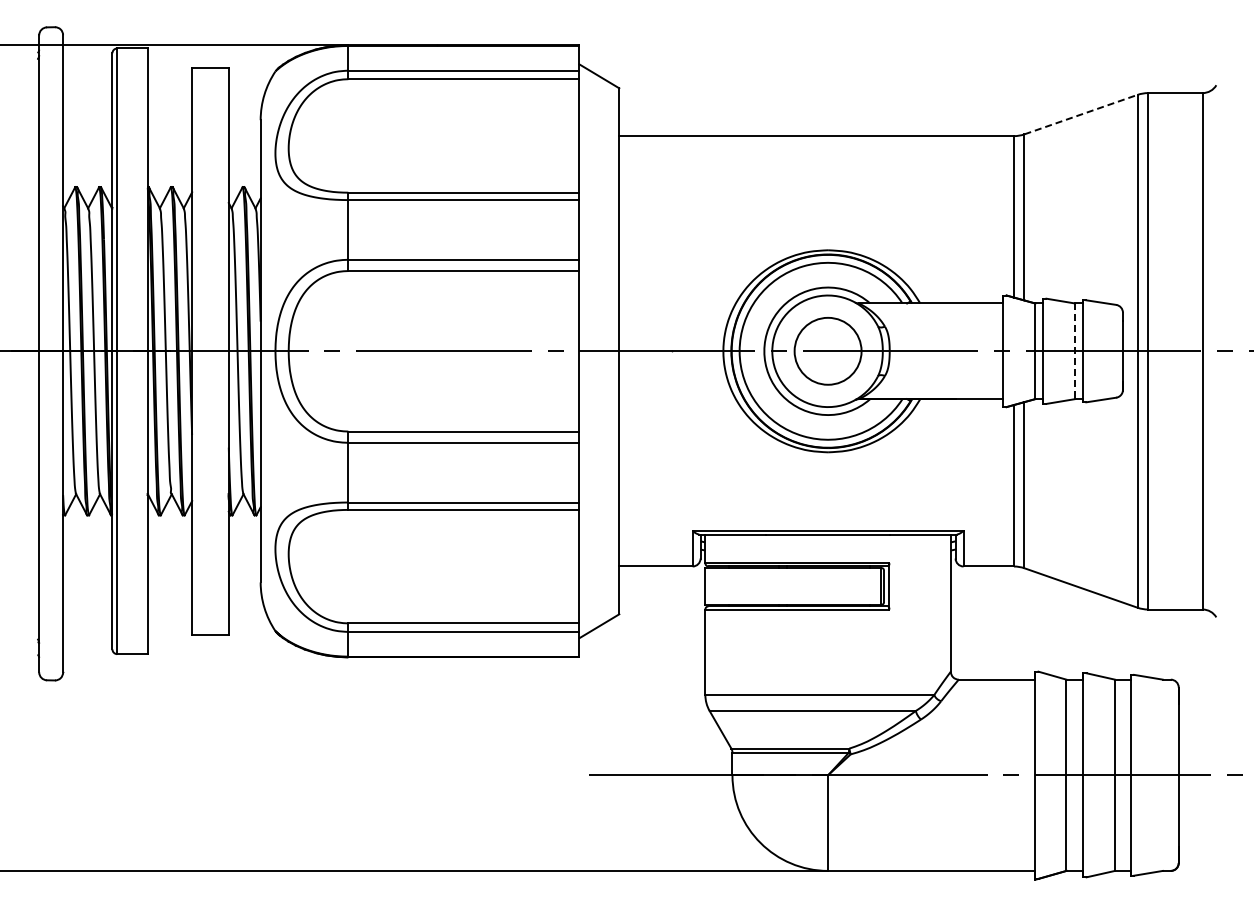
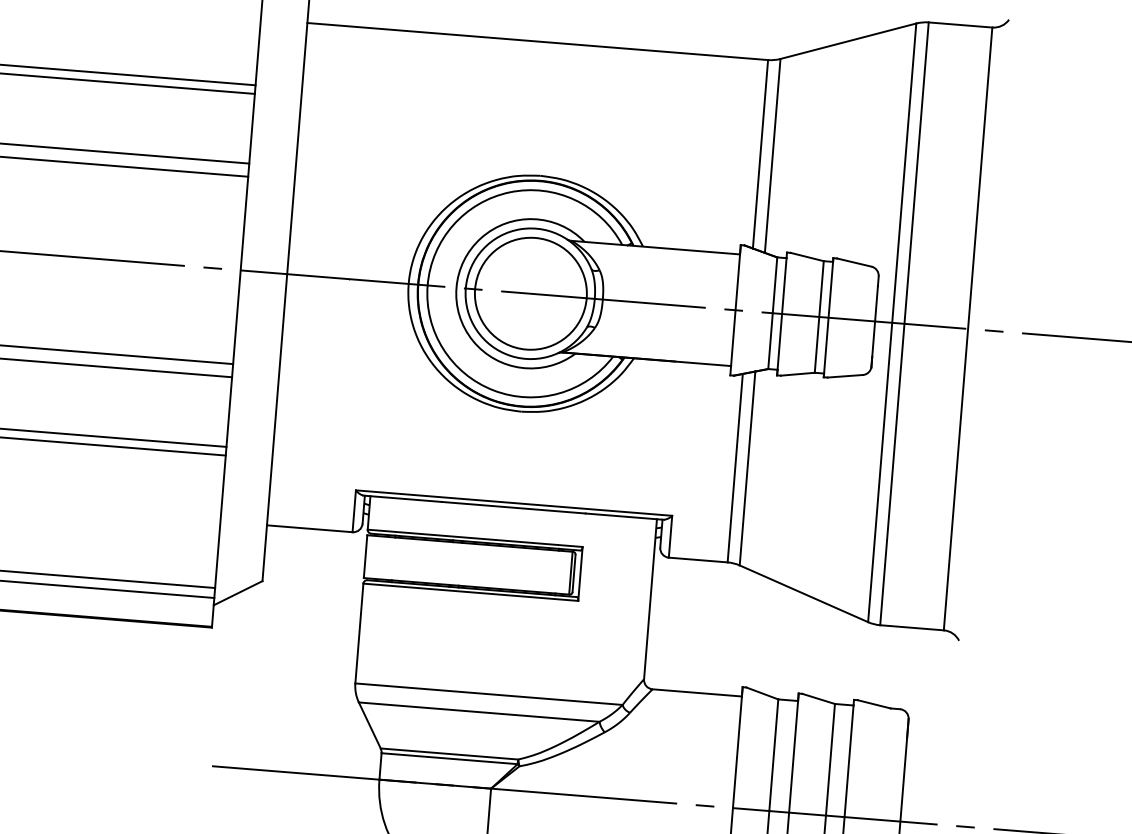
line: (1081, 114) -> (848, 41), dashed -> solid
circle: (827, 351) -> (530, 293), size x1.43
line: (1075, 351) -> (819, 317), dashed -> solid

